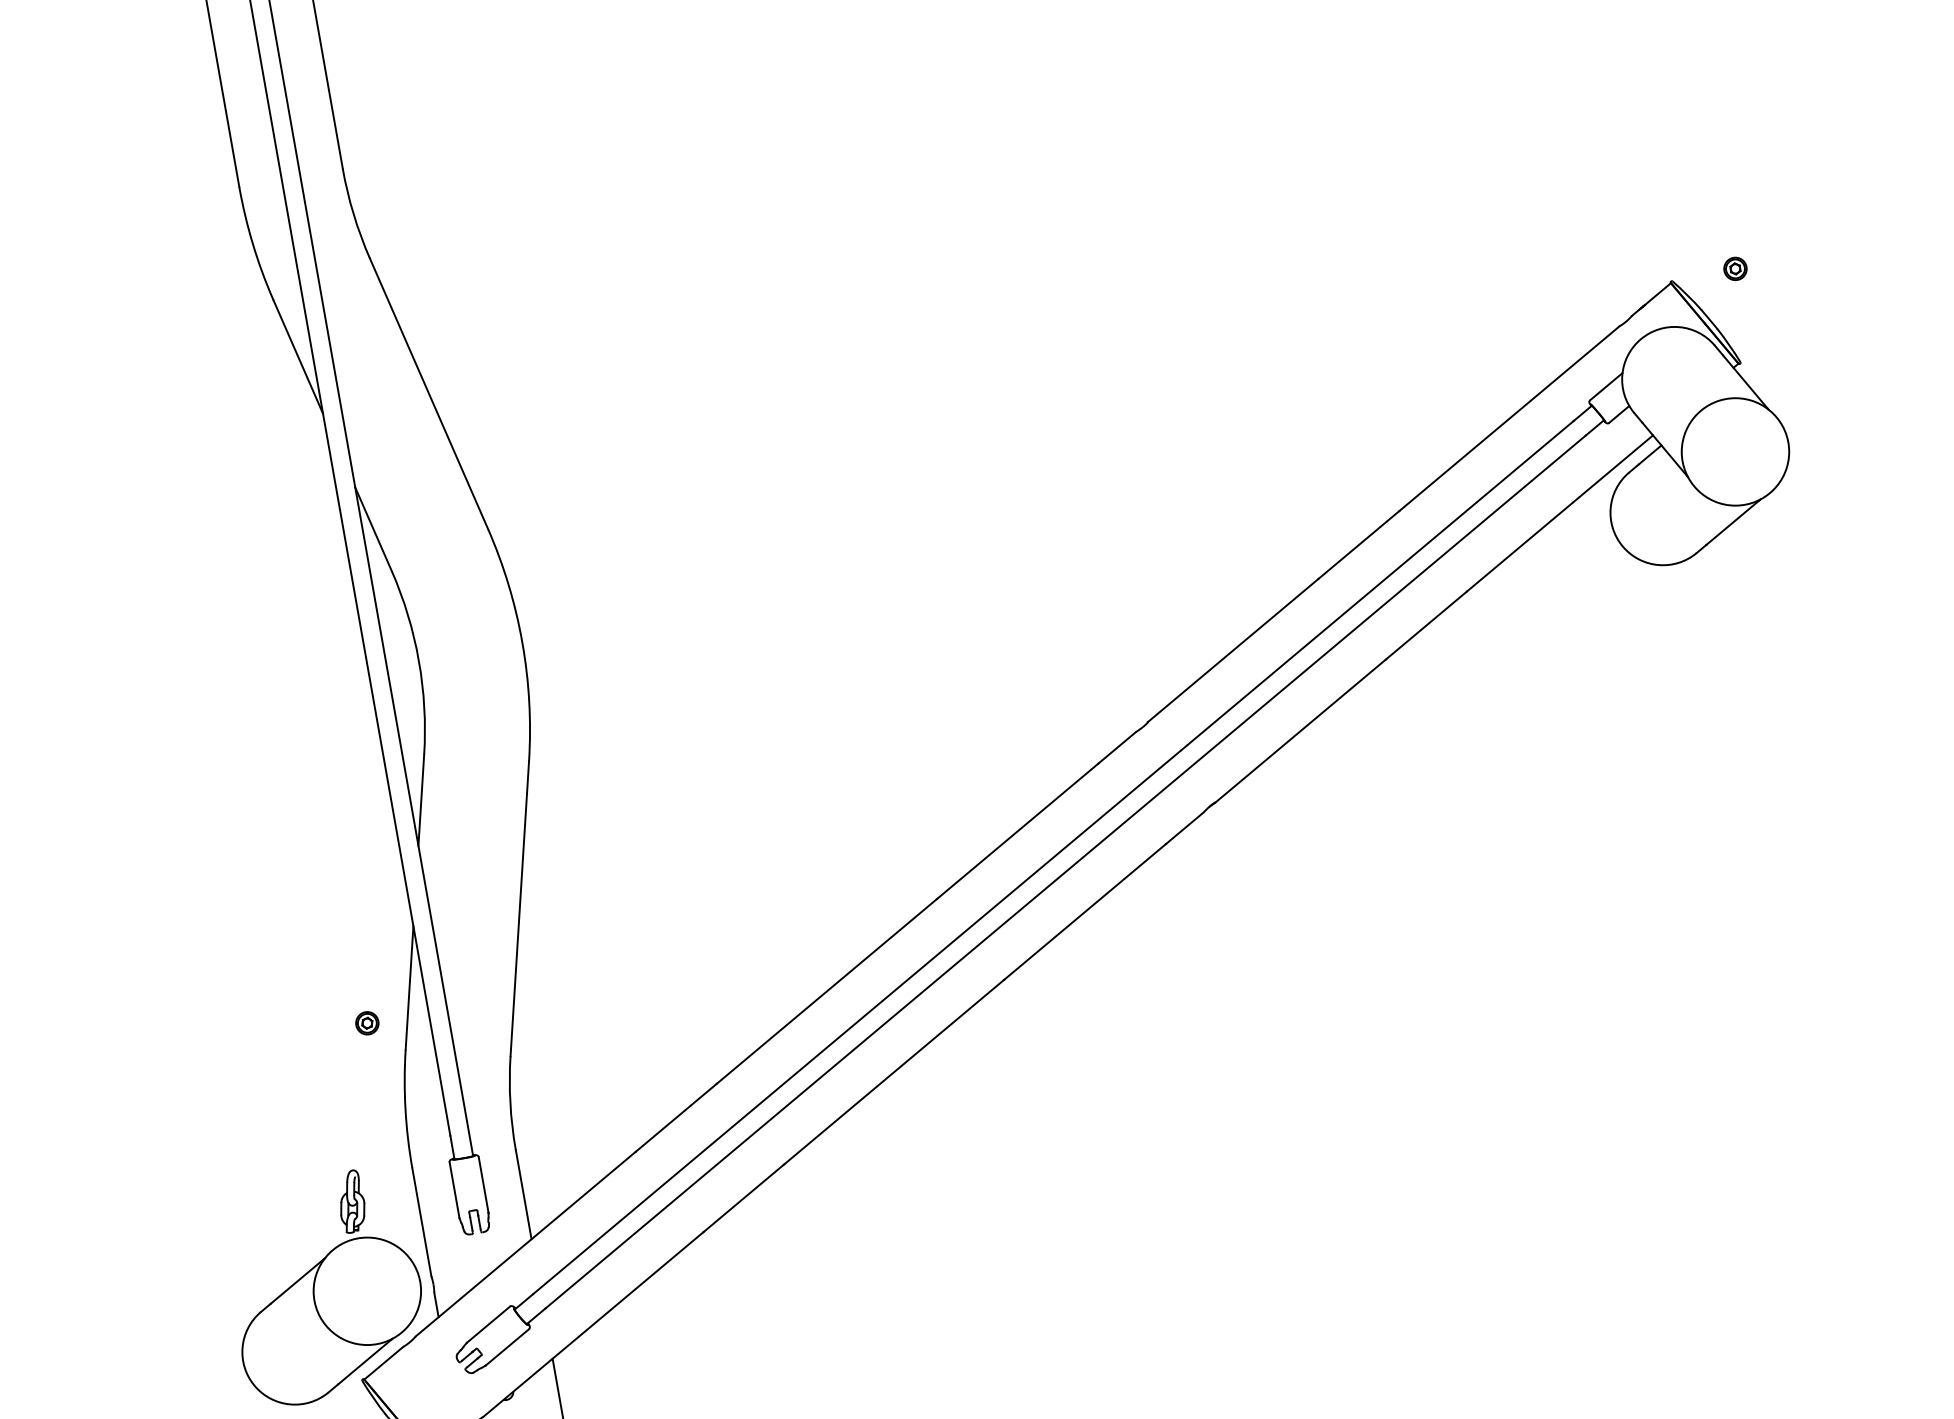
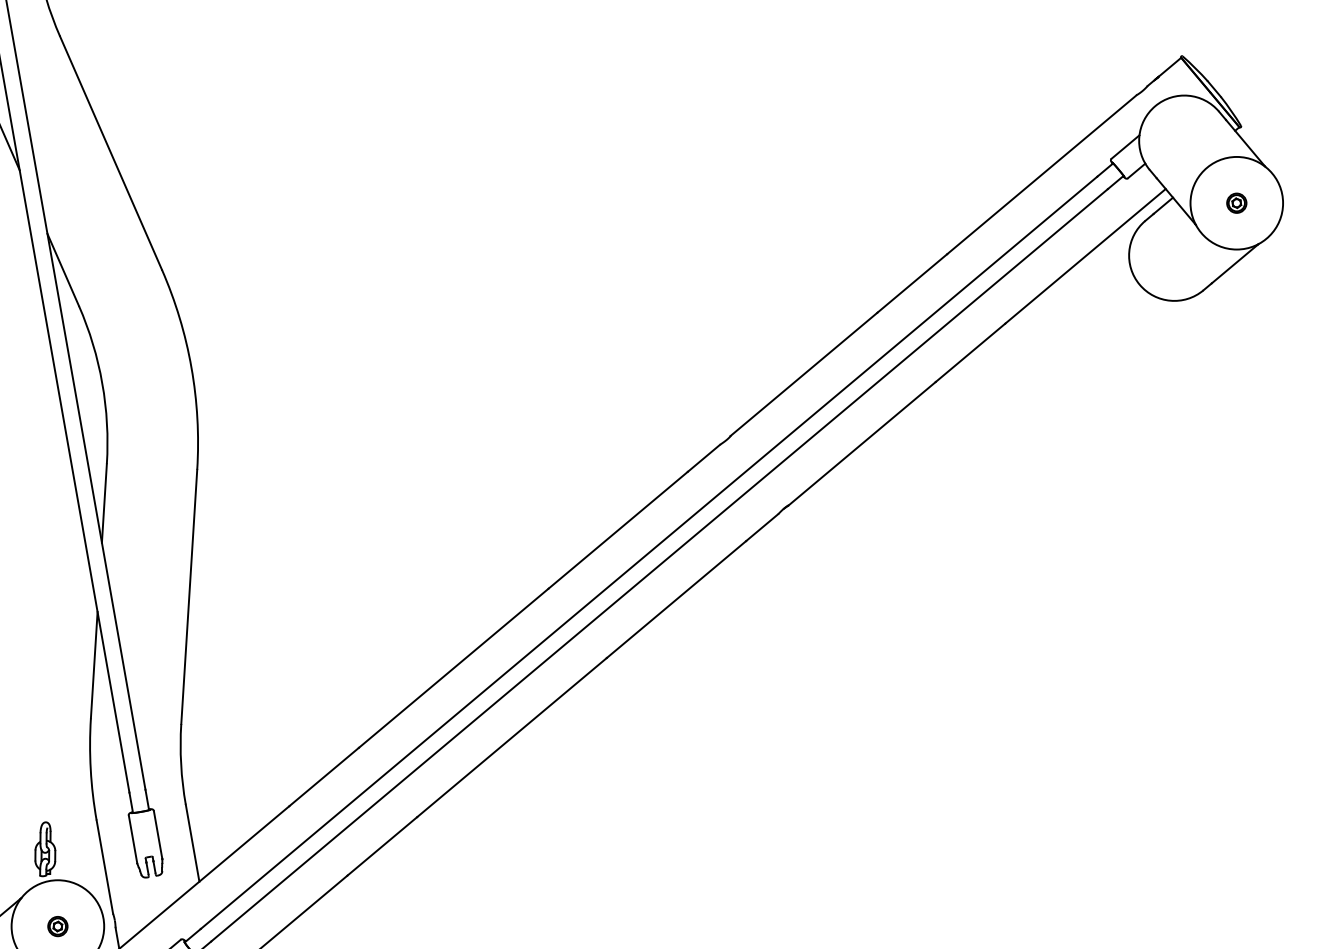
part: (1735, 268) -> (1236, 202), moved
part: (367, 1023) -> (58, 926), moved

